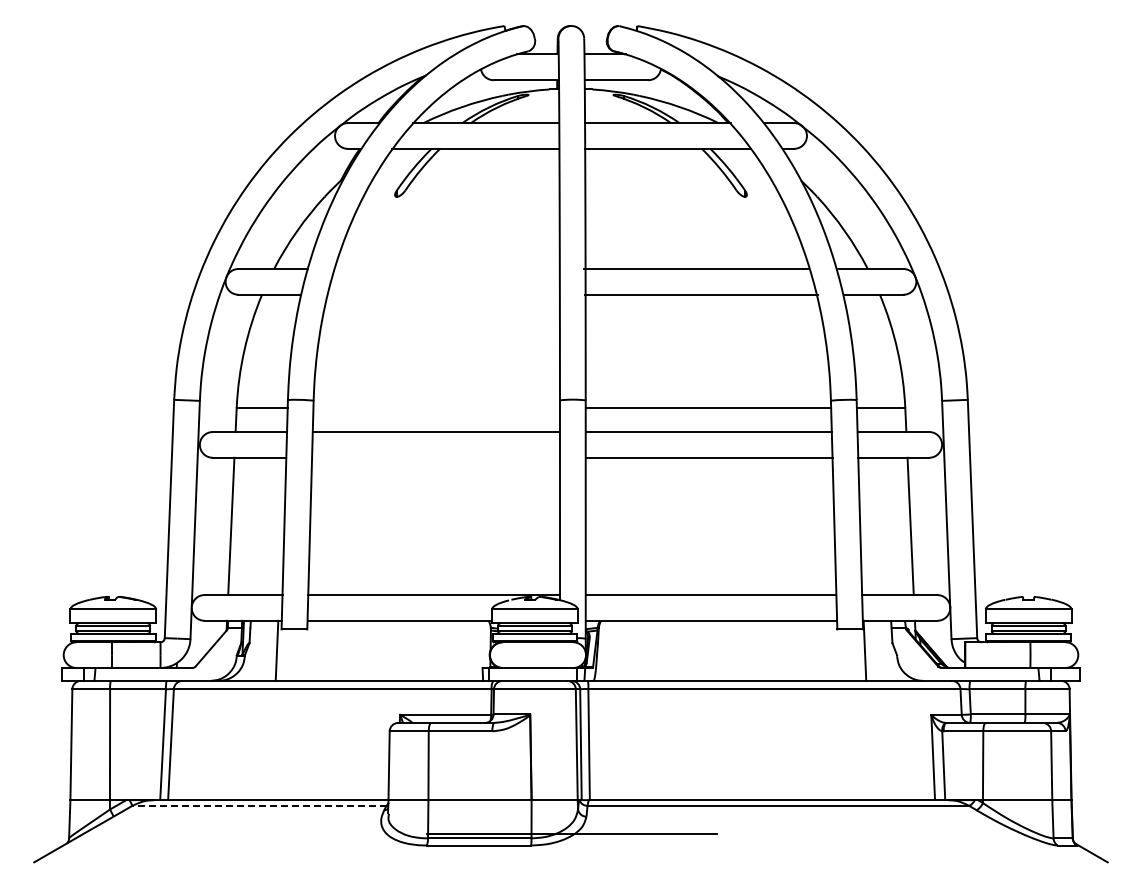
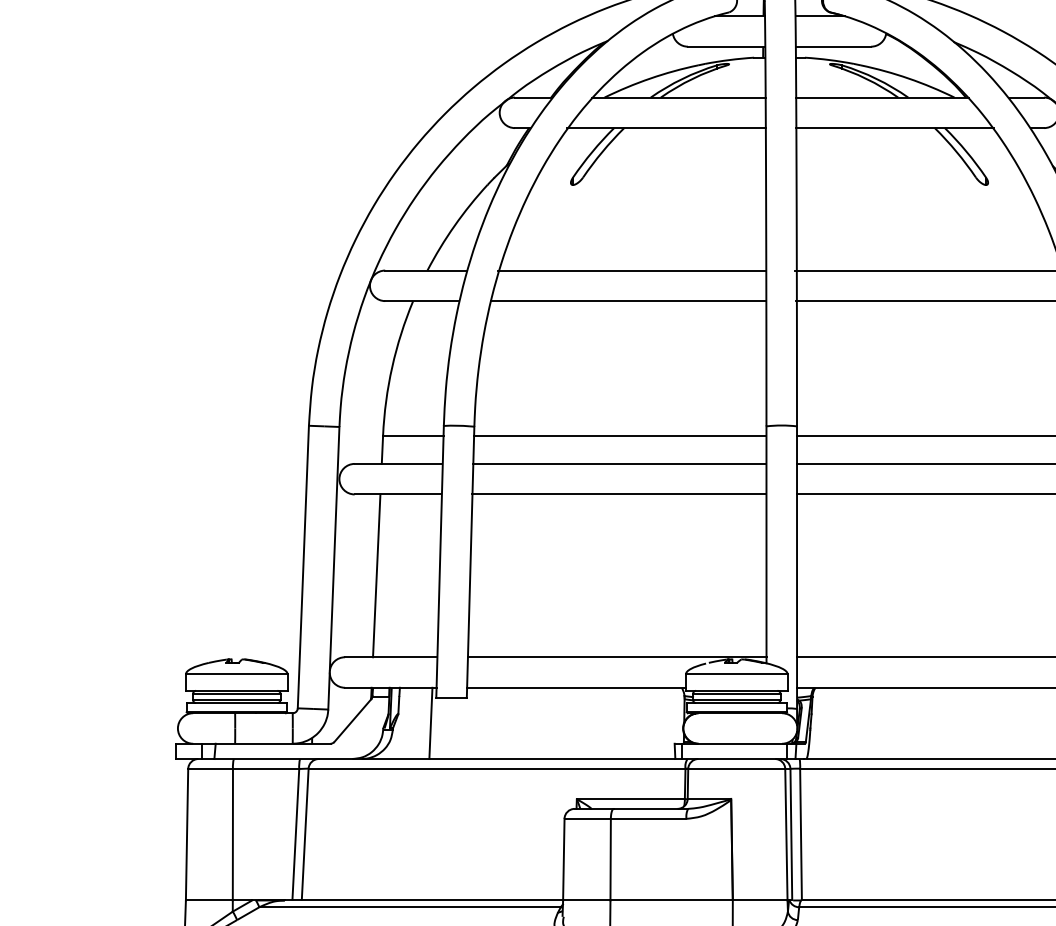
line: (446, 269) -> (631, 271), added
line: (443, 294) -> (628, 300), added
line: (436, 408) -> (620, 436), added
line: (435, 457) -> (618, 494), added
line: (258, 805) -> (408, 906), dashed -> solid

